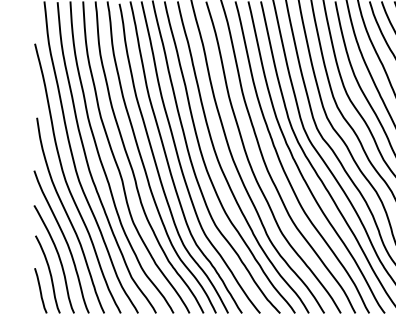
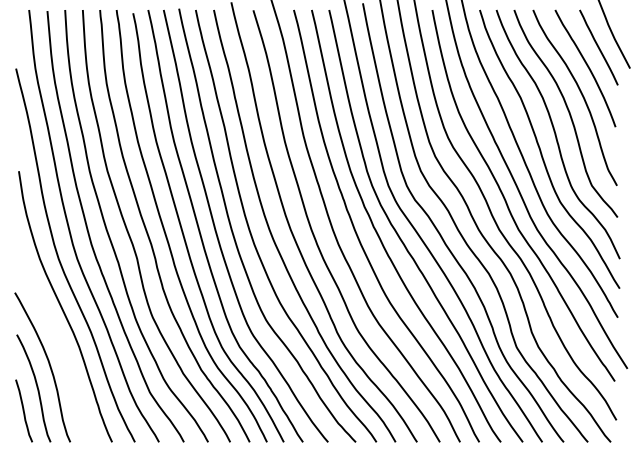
curve: (64, 239) -> (57, 340), removed

